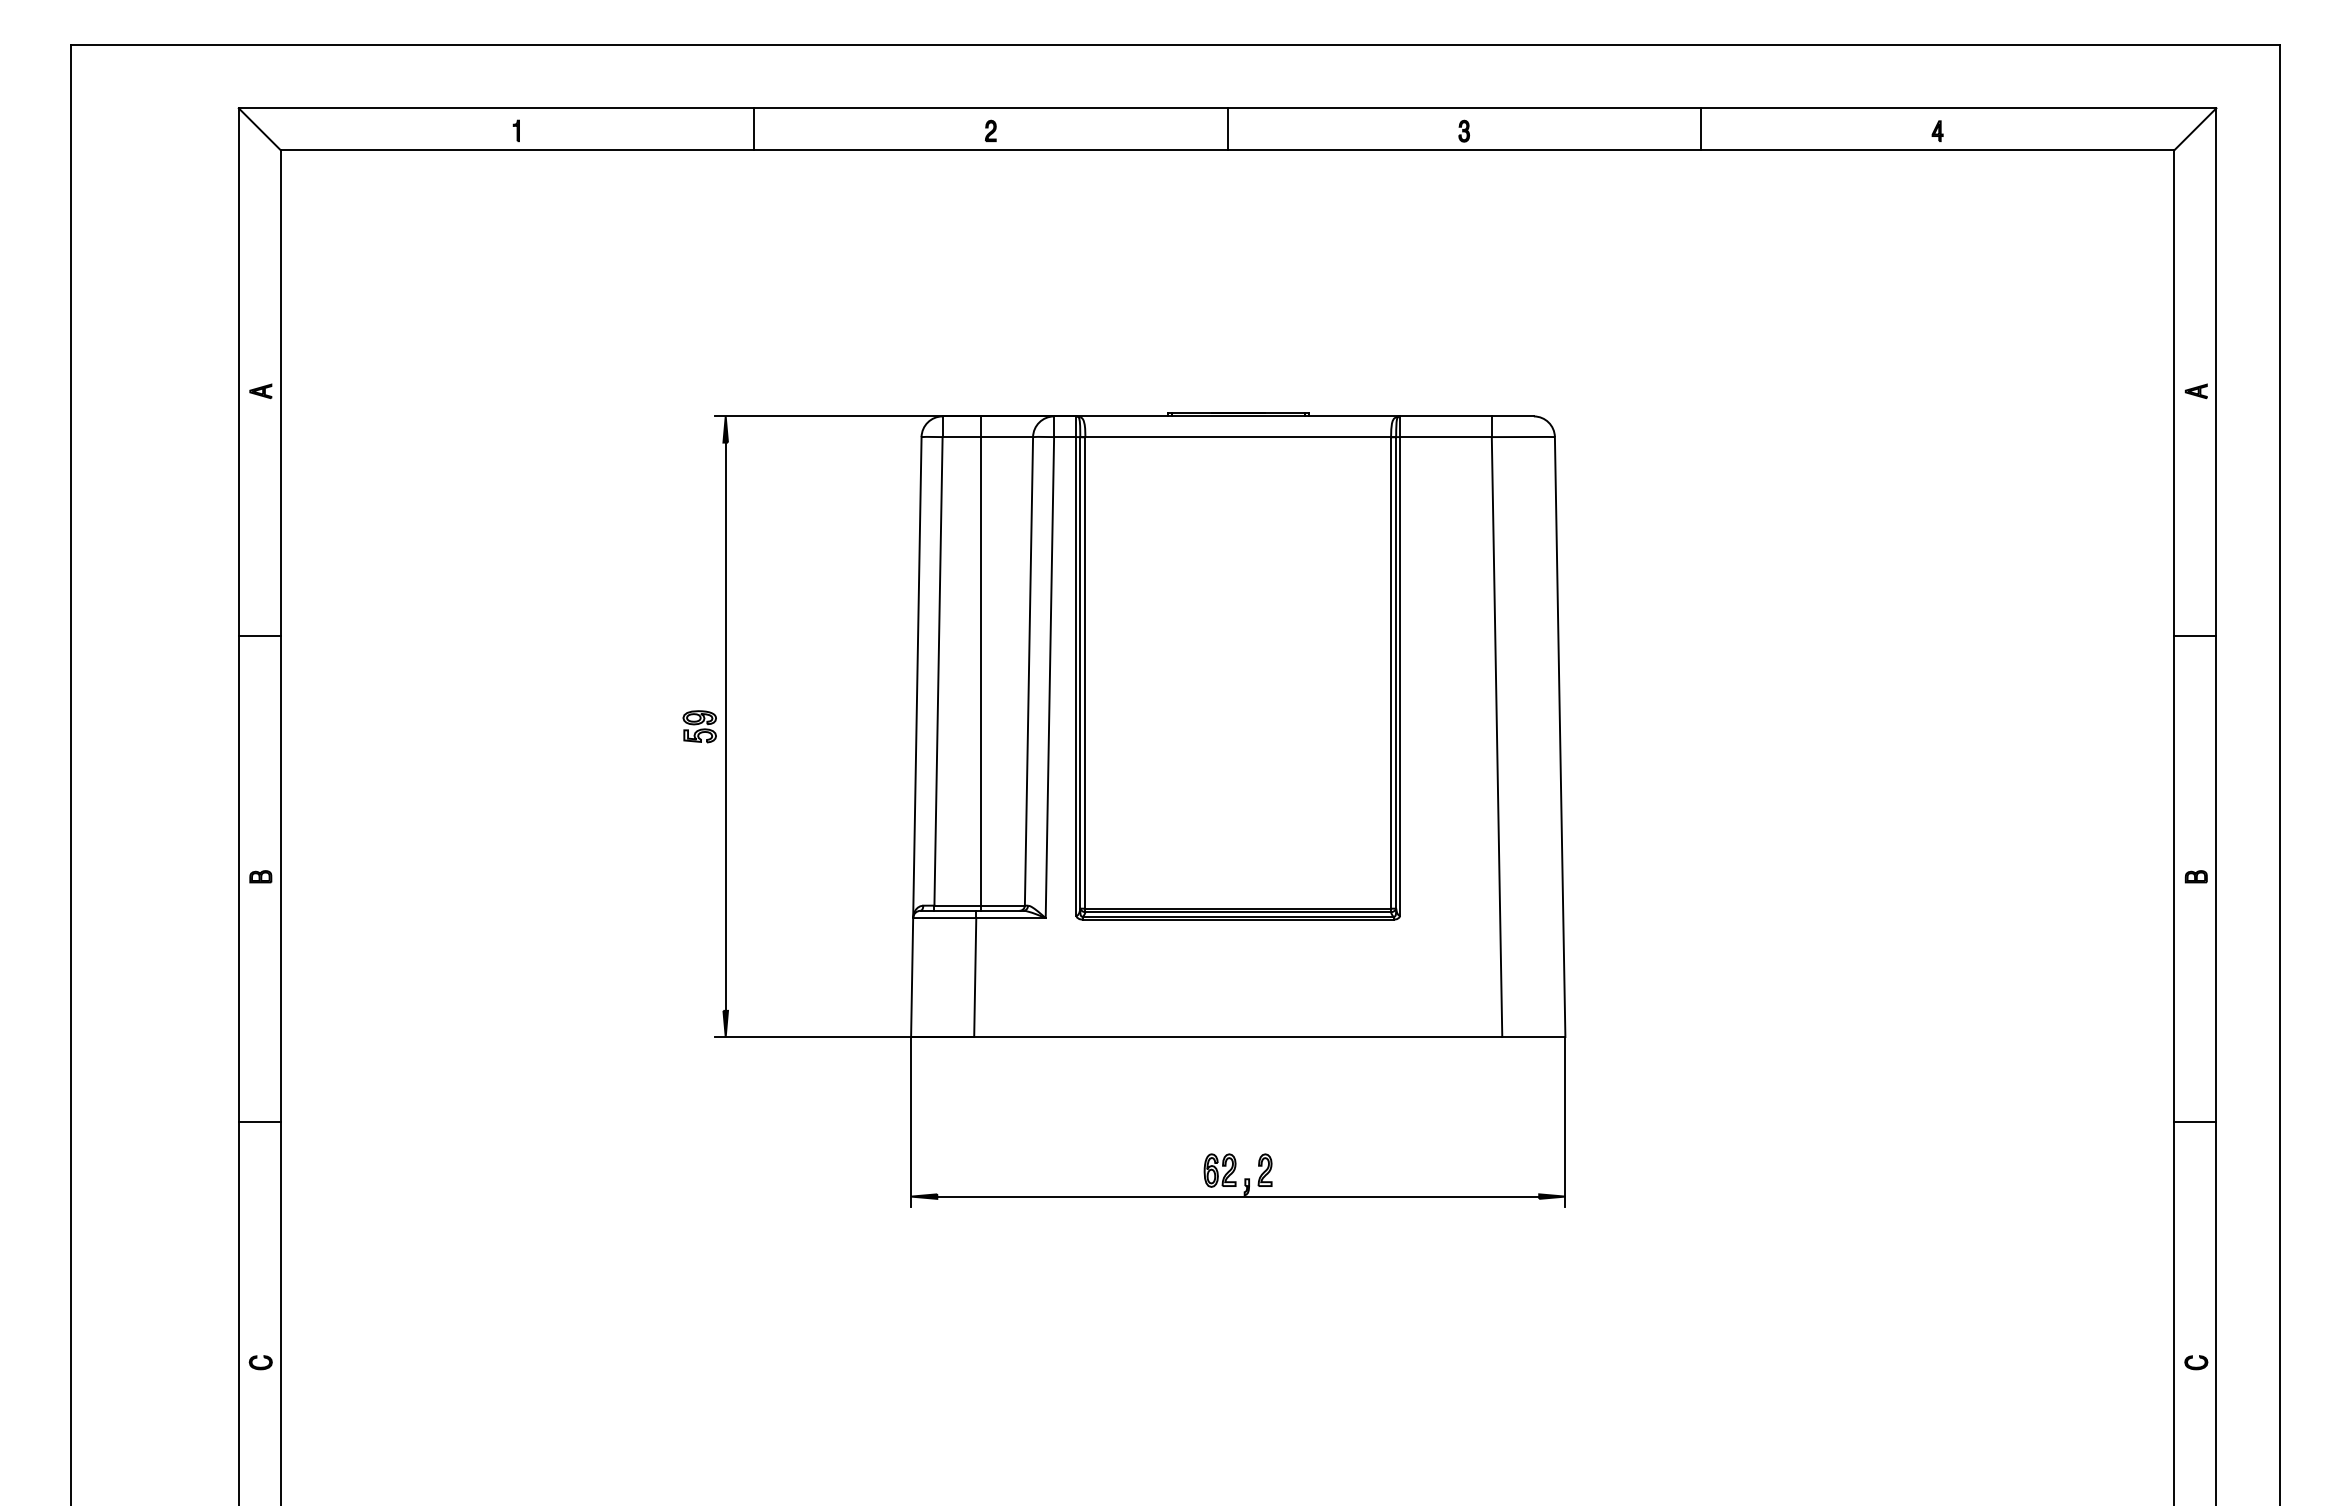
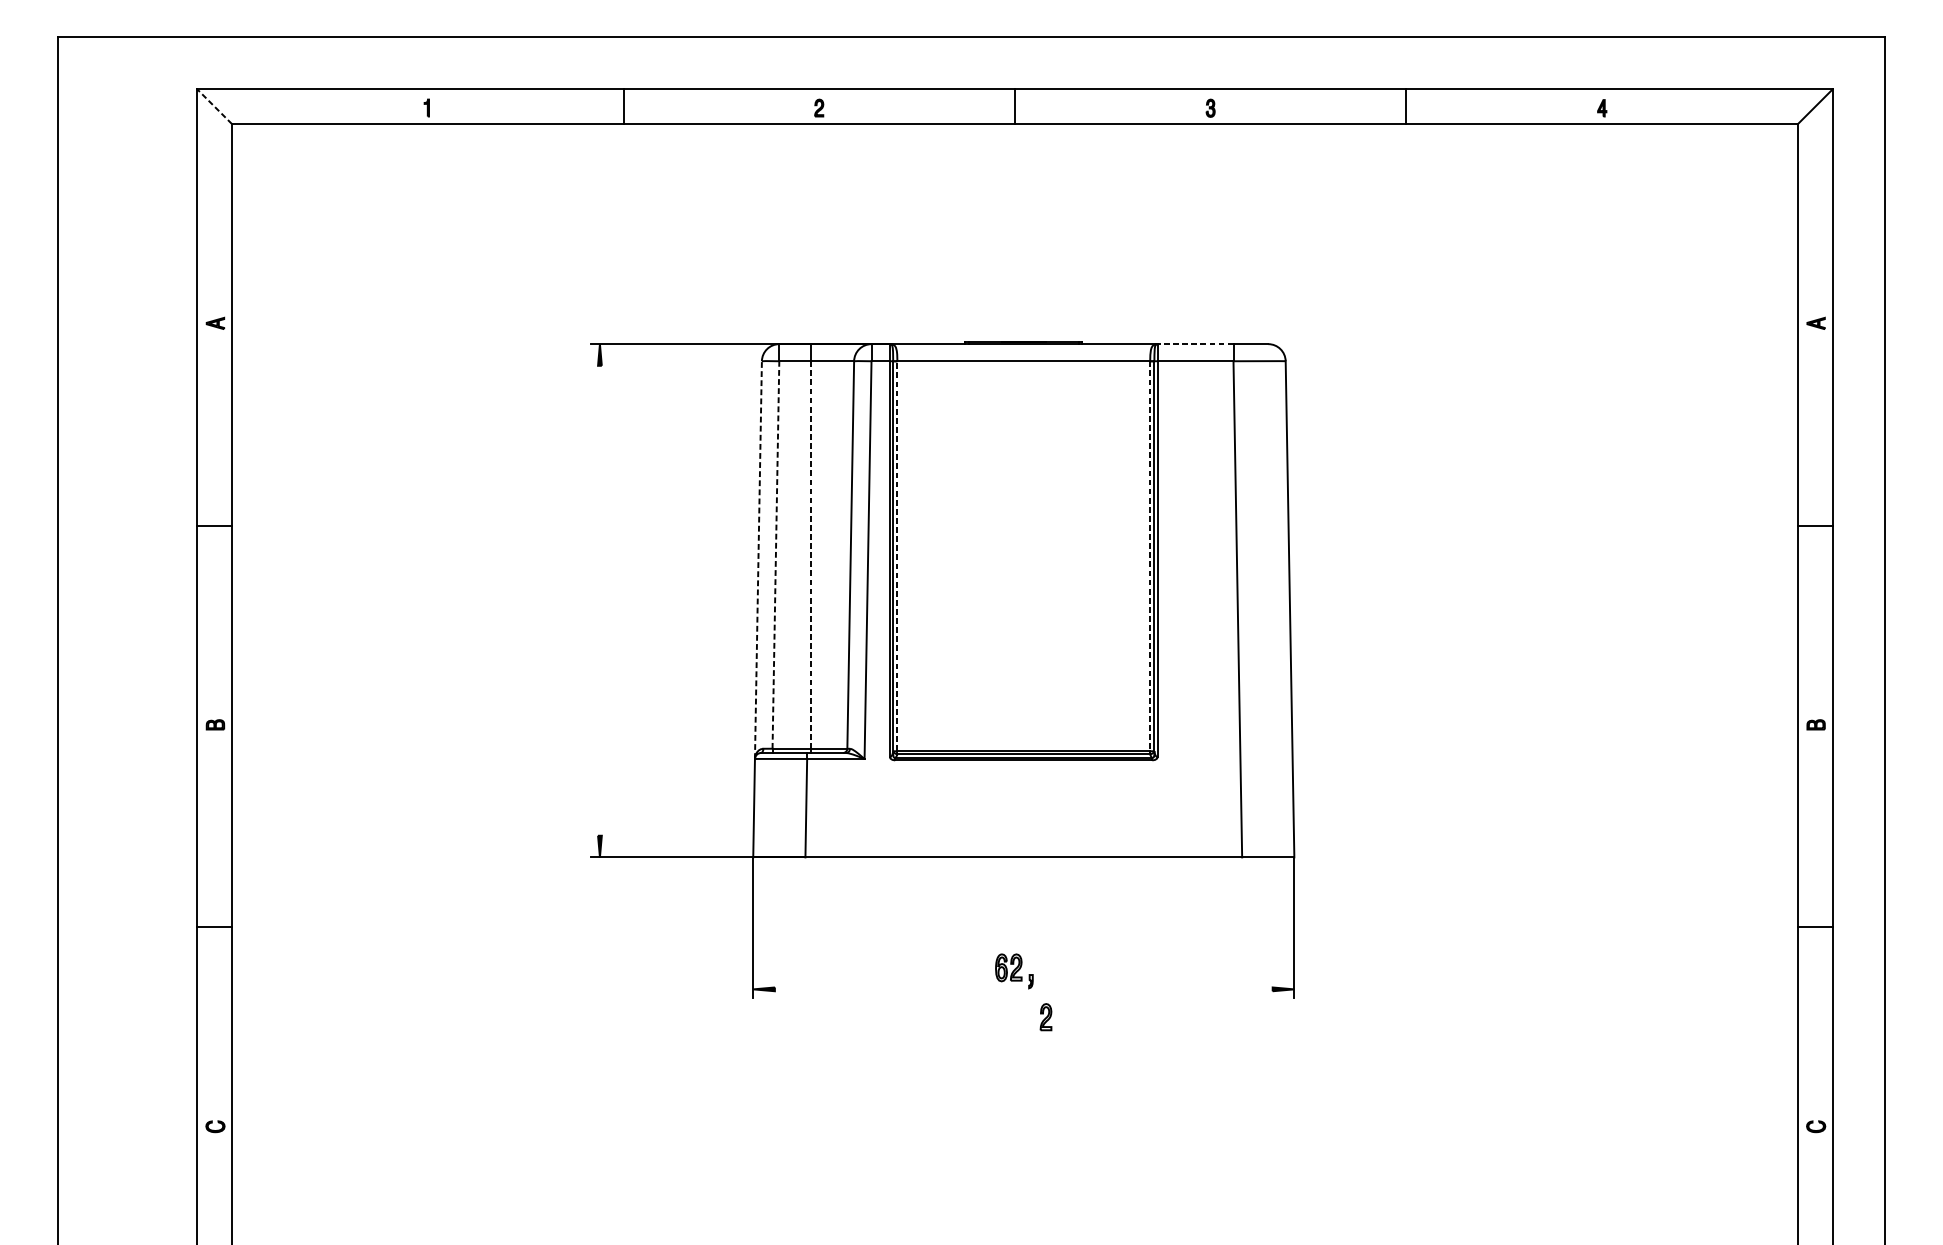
line: (259, 129) -> (214, 106), solid -> dashed
line: (1446, 416) -> (1196, 344), solid -> dashed
line: (938, 670) -> (775, 554), solid -> dashed
line: (980, 671) -> (810, 555), solid -> dashed
line: (1085, 672) -> (897, 555), solid -> dashed
line: (1391, 672) -> (1150, 555), solid -> dashed
line: (917, 677) -> (758, 560), solid -> dashed
part: (699, 726) -> (578, 600), removed
line: (725, 726) -> (599, 600), removed
part: (1264, 1169) -> (1045, 1016), moved
line: (1238, 1196) -> (1024, 989), removed

